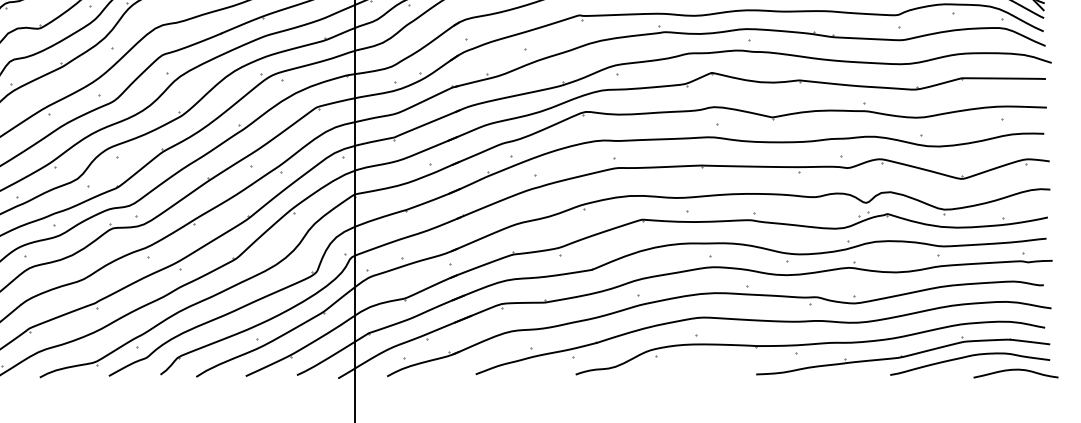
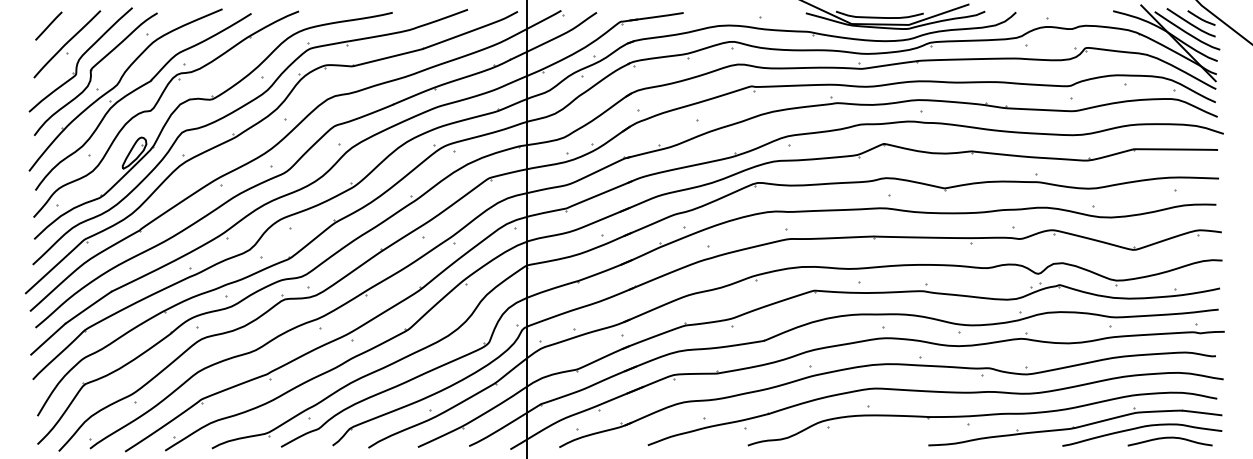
curve: (1015, 370) -> (1169, 438), moved

